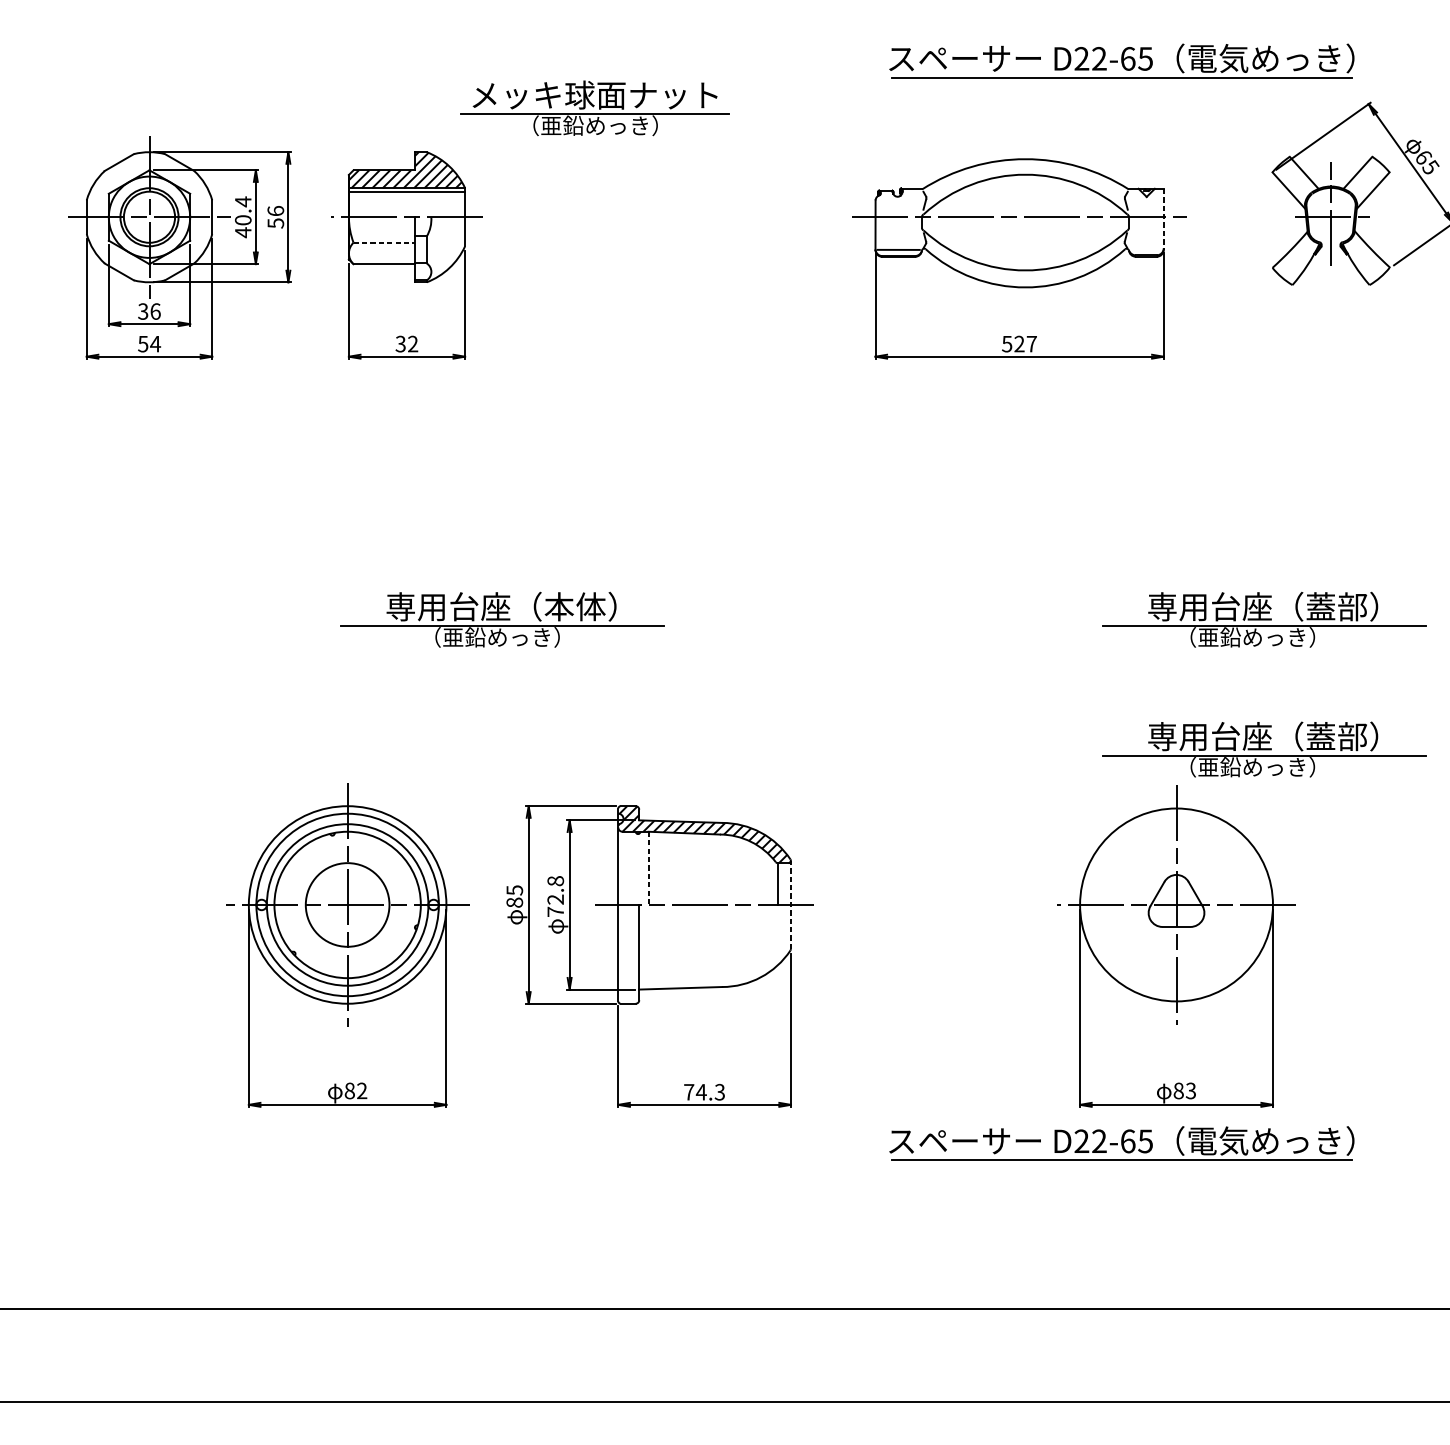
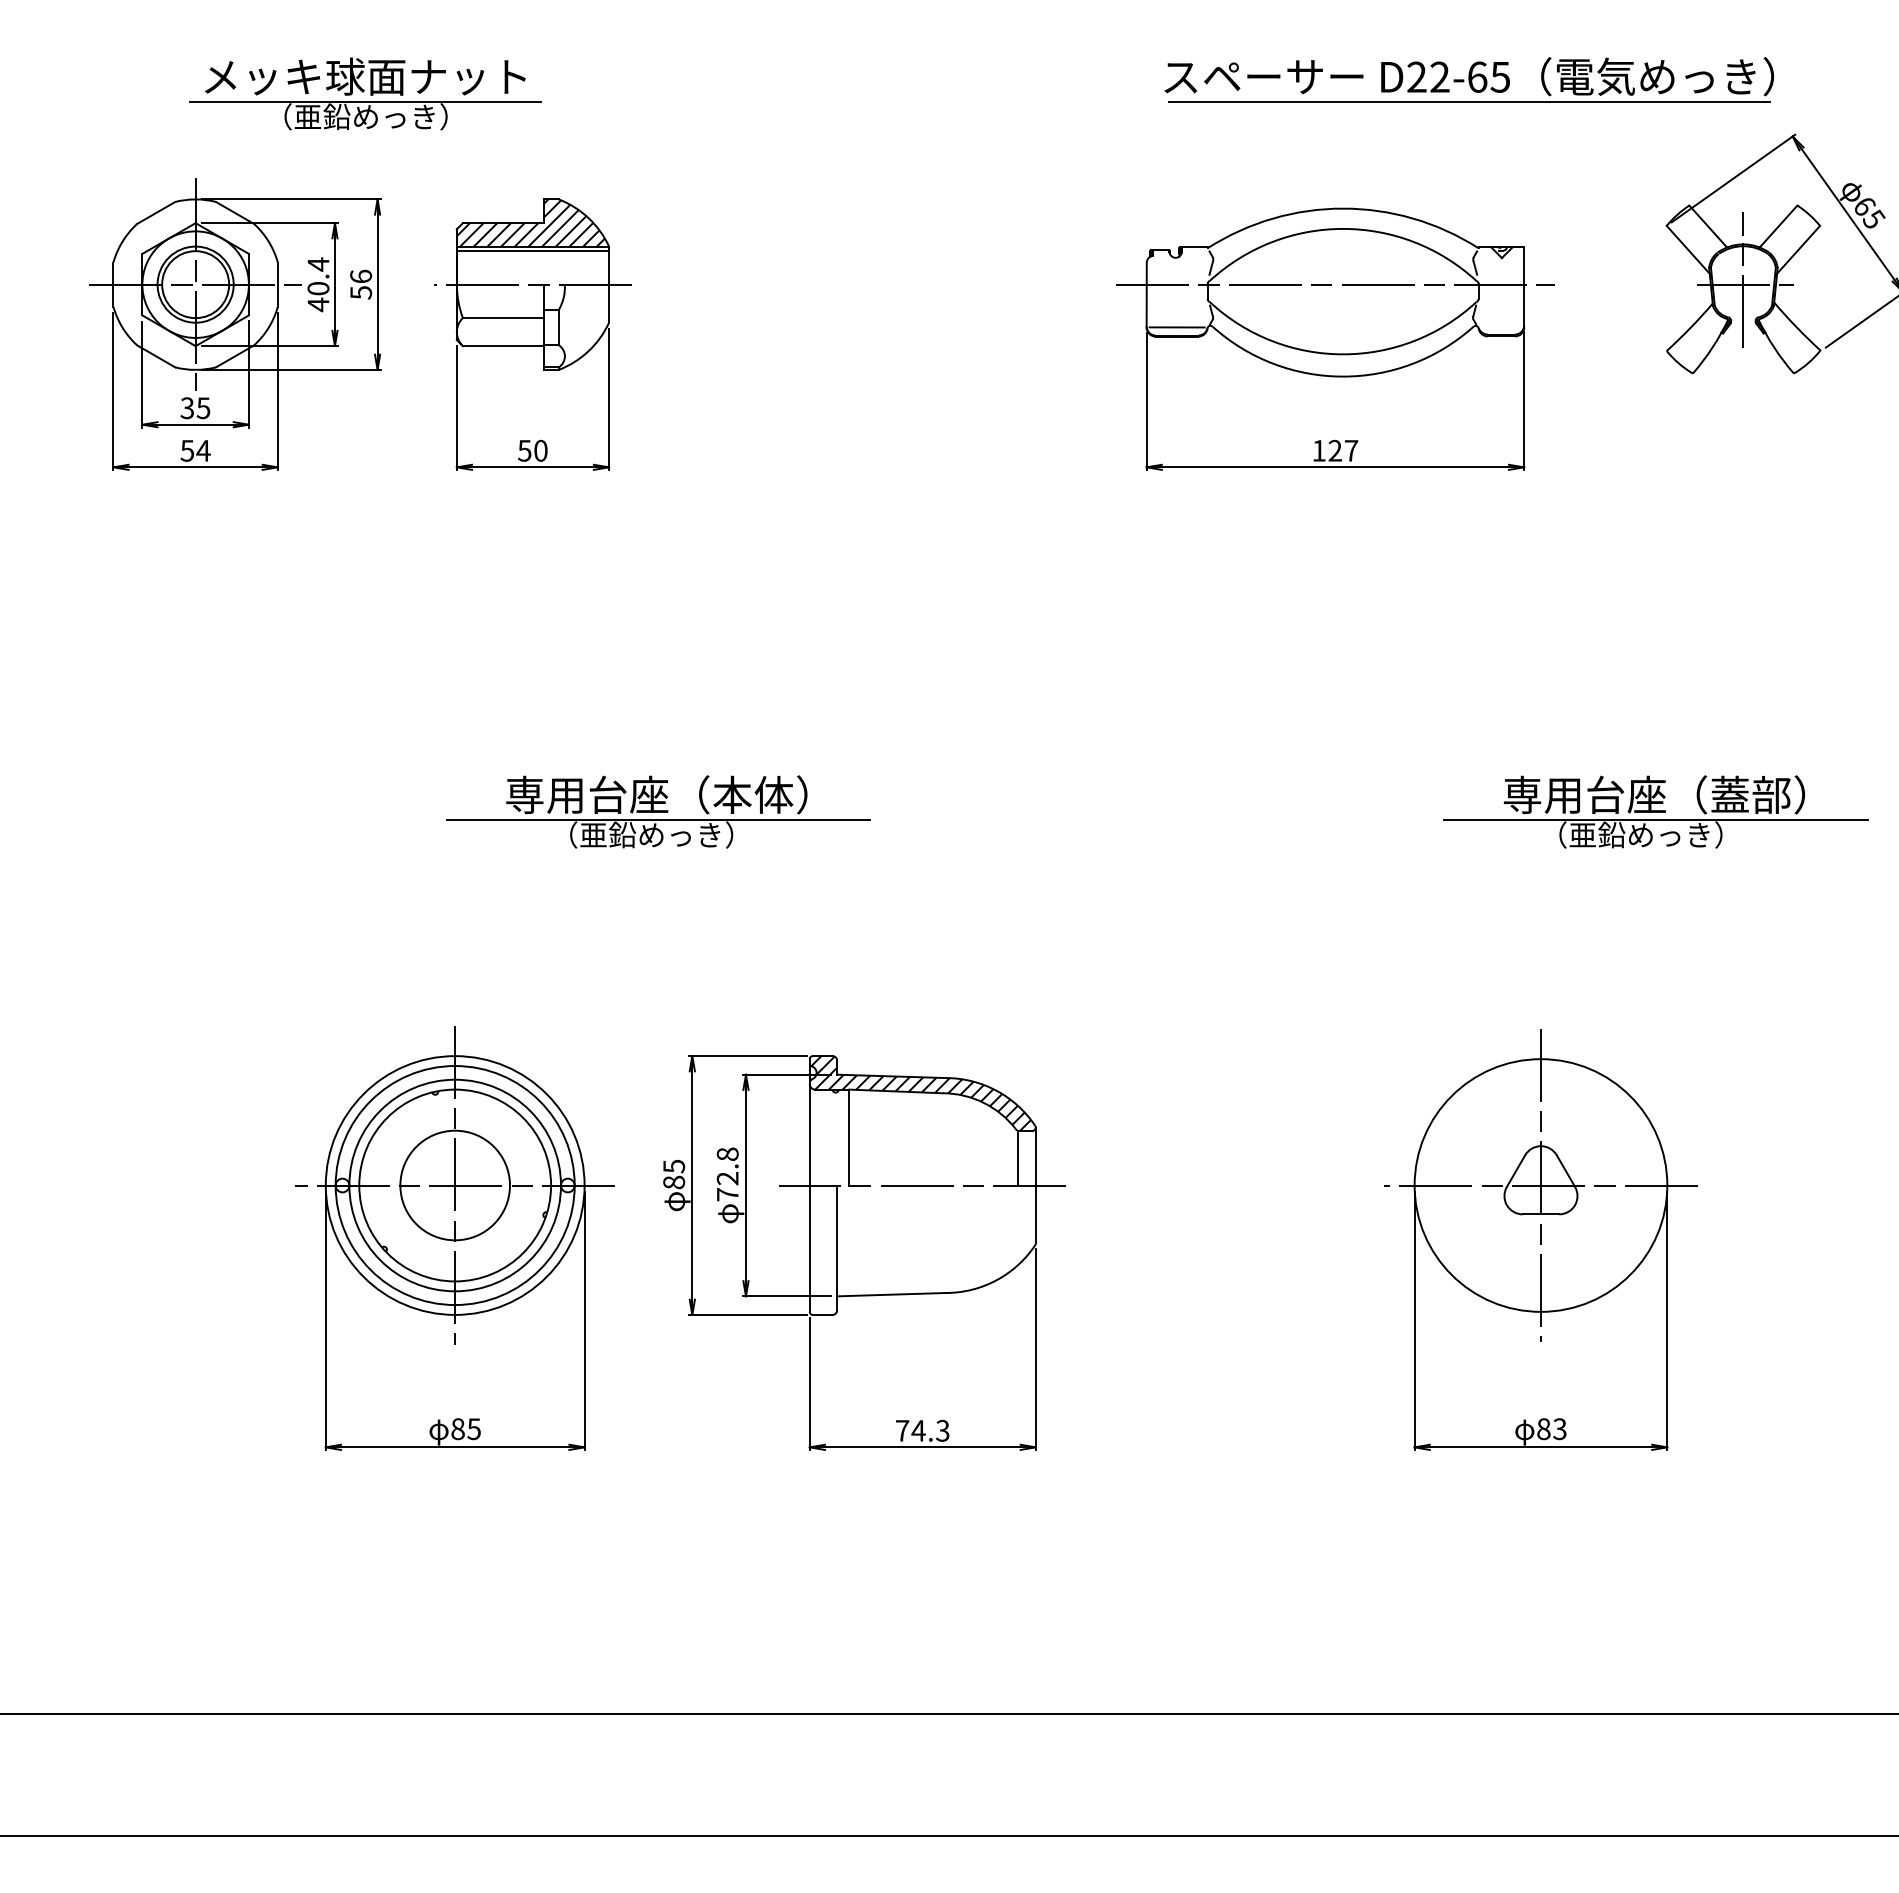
part: (595, 107) -> (365, 93), moved
line: (1163, 219) -> (1524, 287), dashed -> solid
line: (384, 243) -> (503, 318), dashed -> solid
text: (155, 311) -> (203, 408), 36 -> 35
text: (406, 343) -> (532, 450), 32 -> 50
text: (1006, 343) -> (1318, 450), 527 -> 127
part: (1263, 749) -> (1655, 981), removed
line: (648, 868) -> (849, 1137), dashed -> solid
line: (790, 904) -> (1035, 1185), dashed -> solid
text: (361, 1091) -> (473, 1429), 82 -> 85
part: (1121, 1143) -> (1469, 1497), removed

